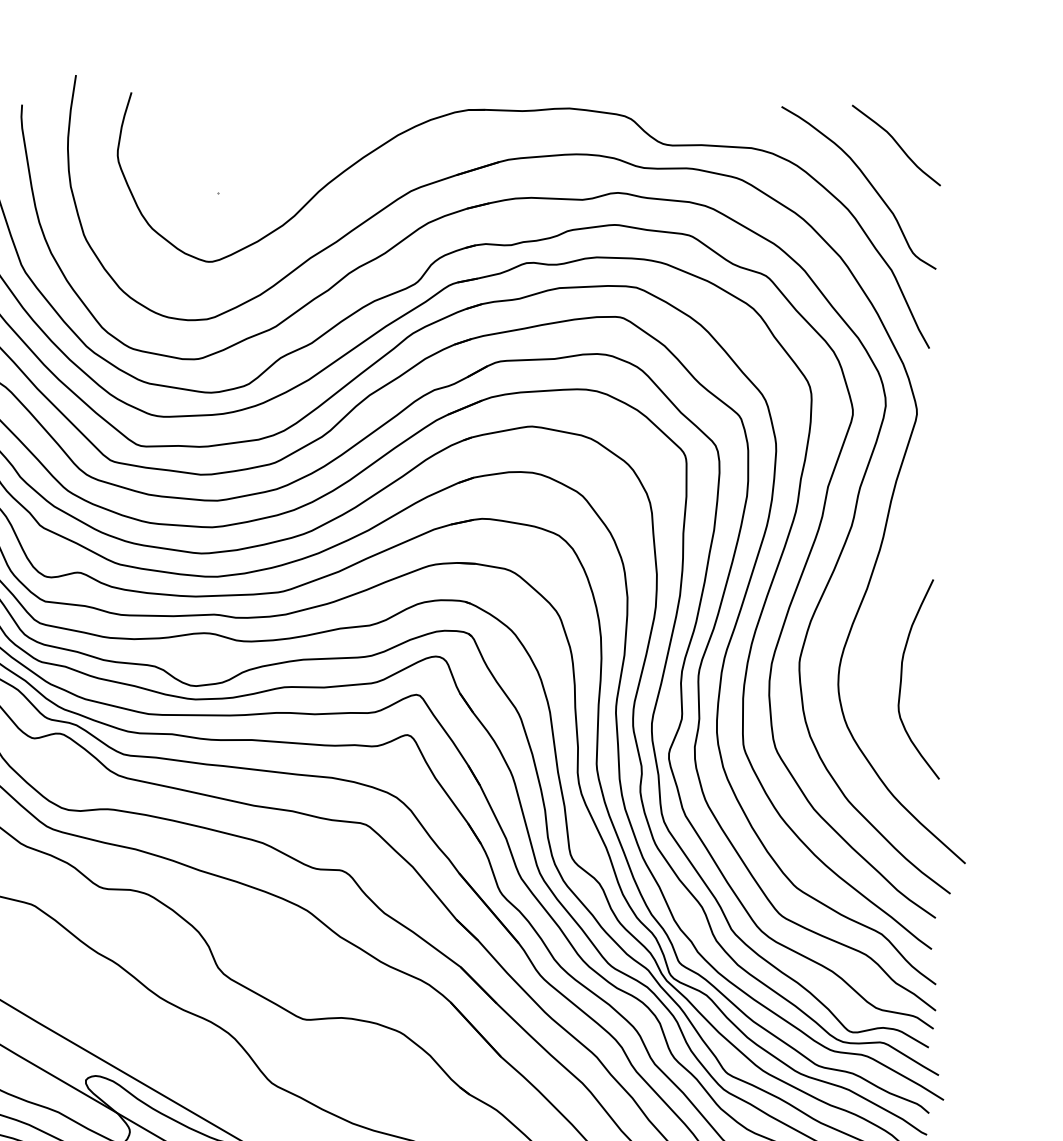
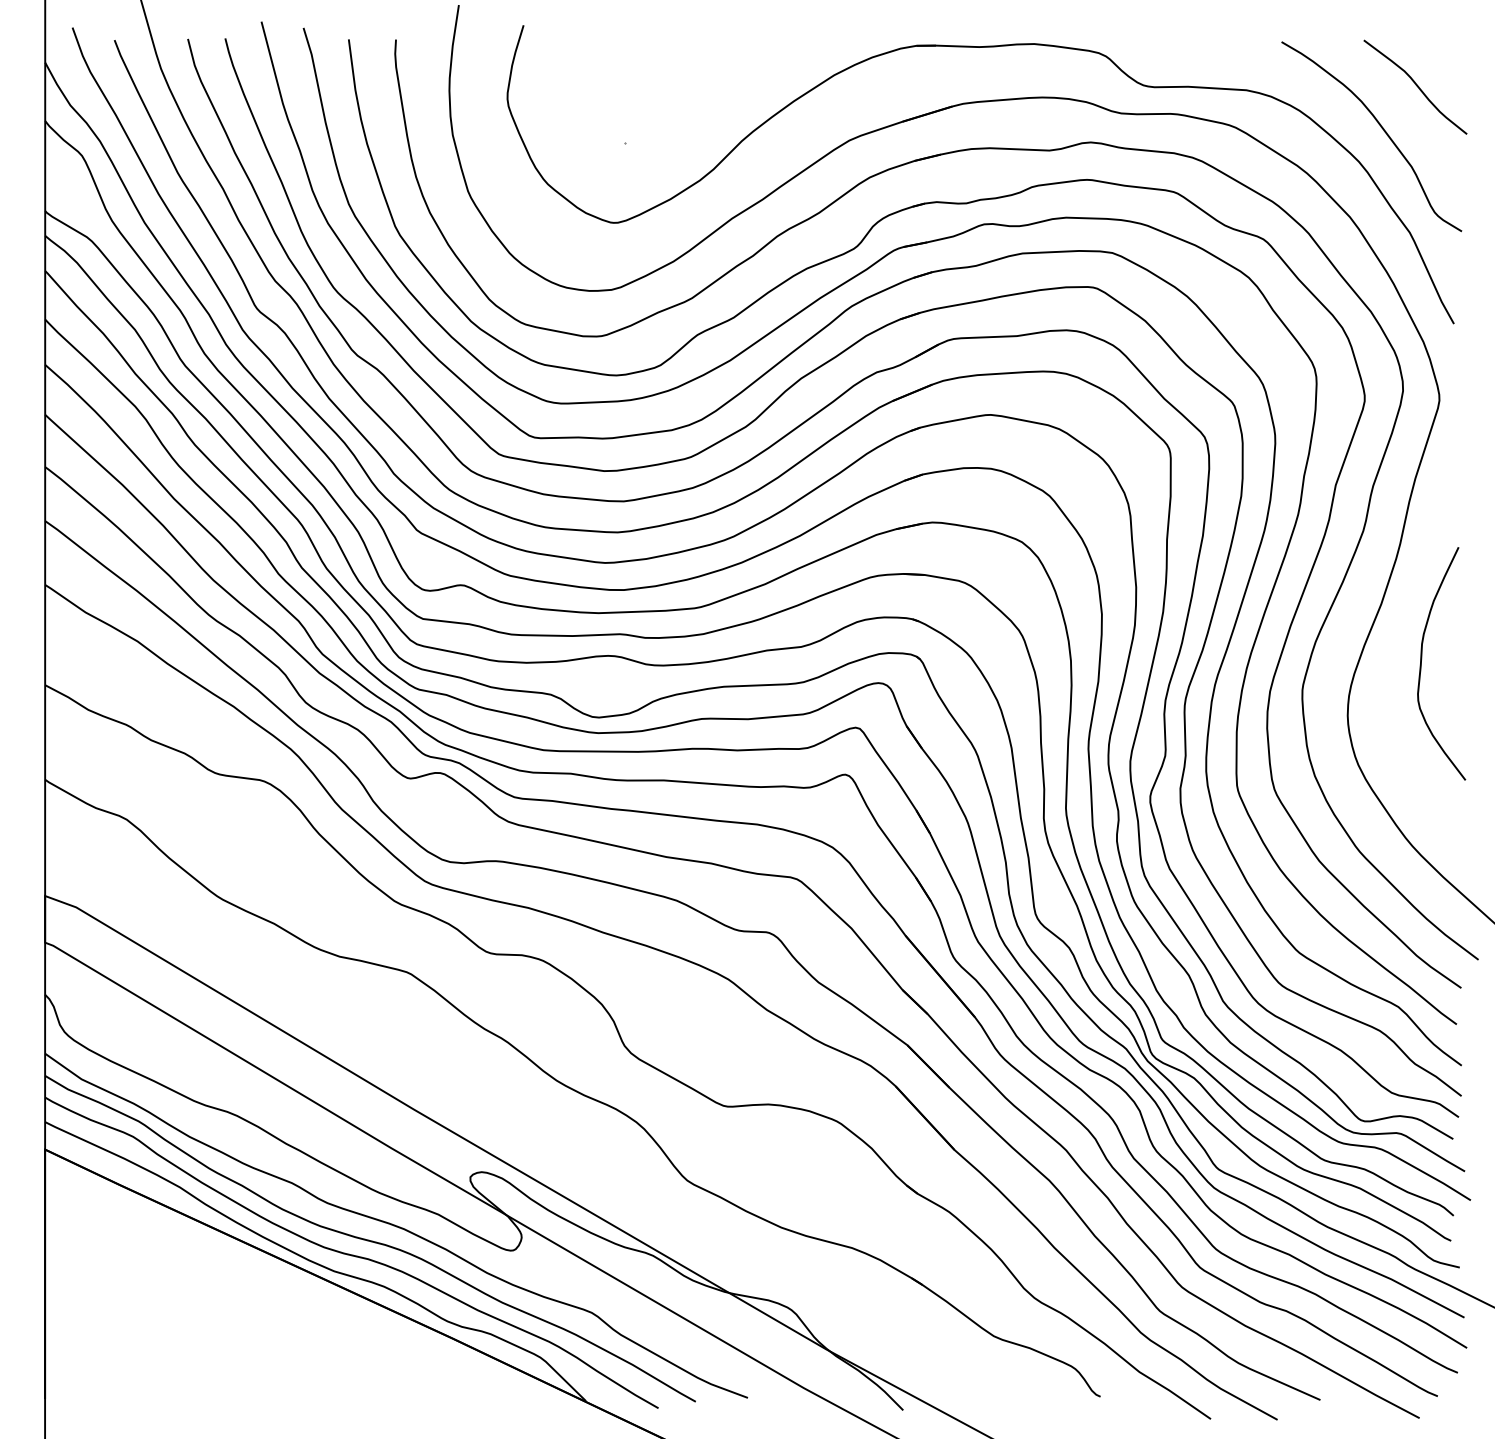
curve: (902, 675) -> (1422, 659), moved

